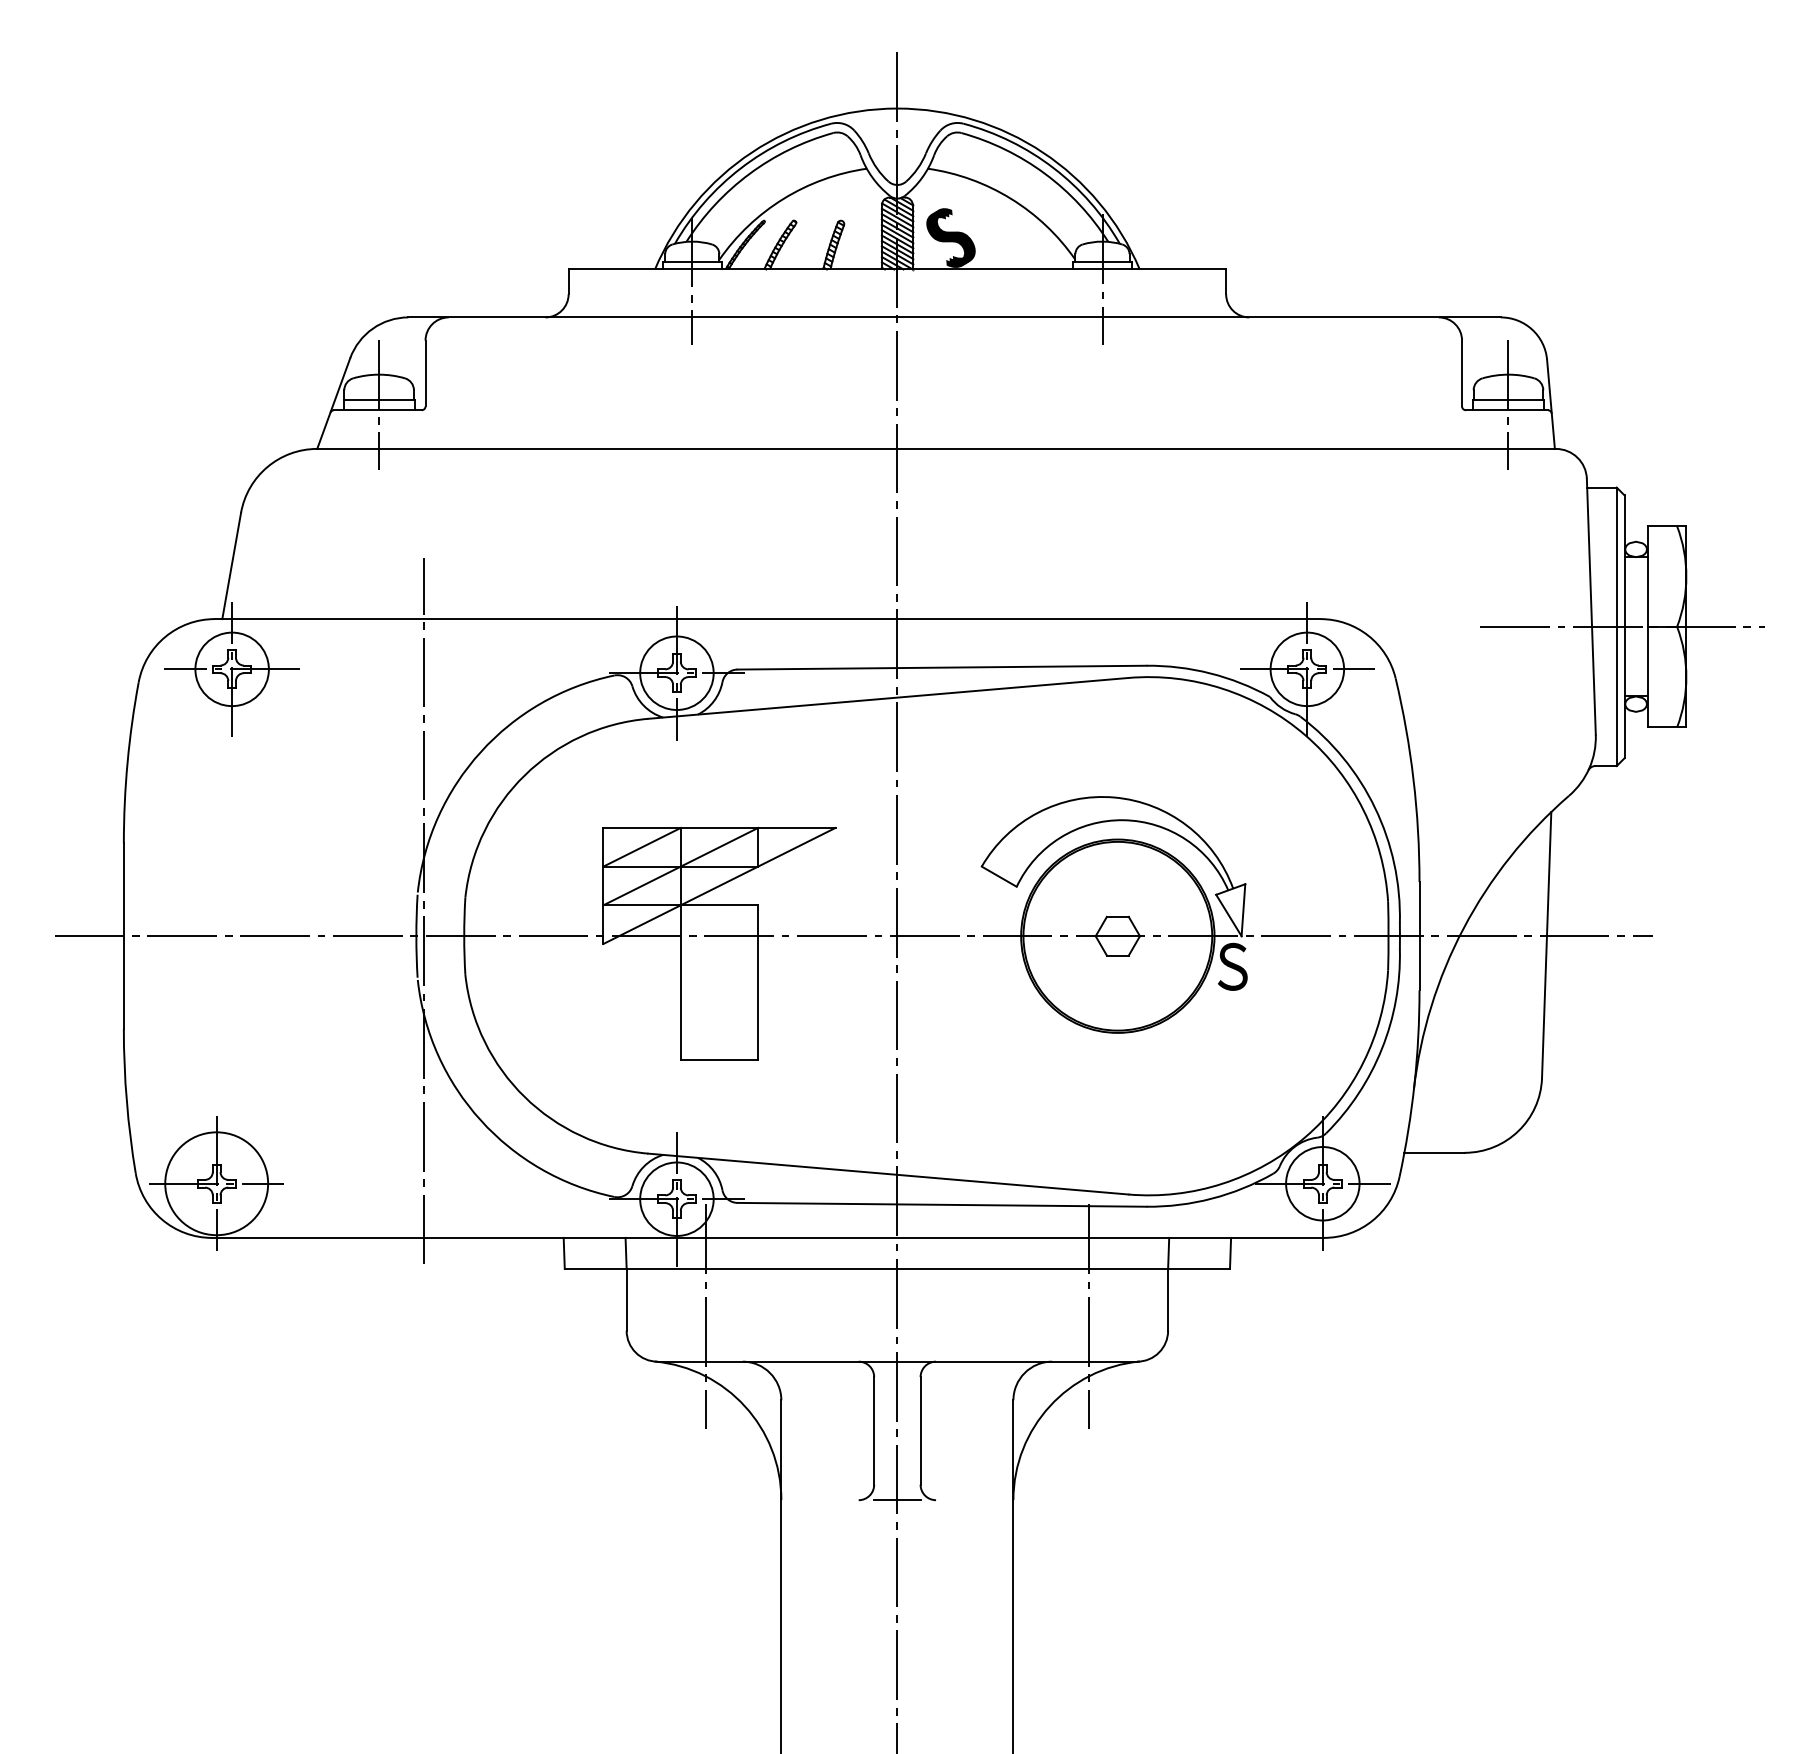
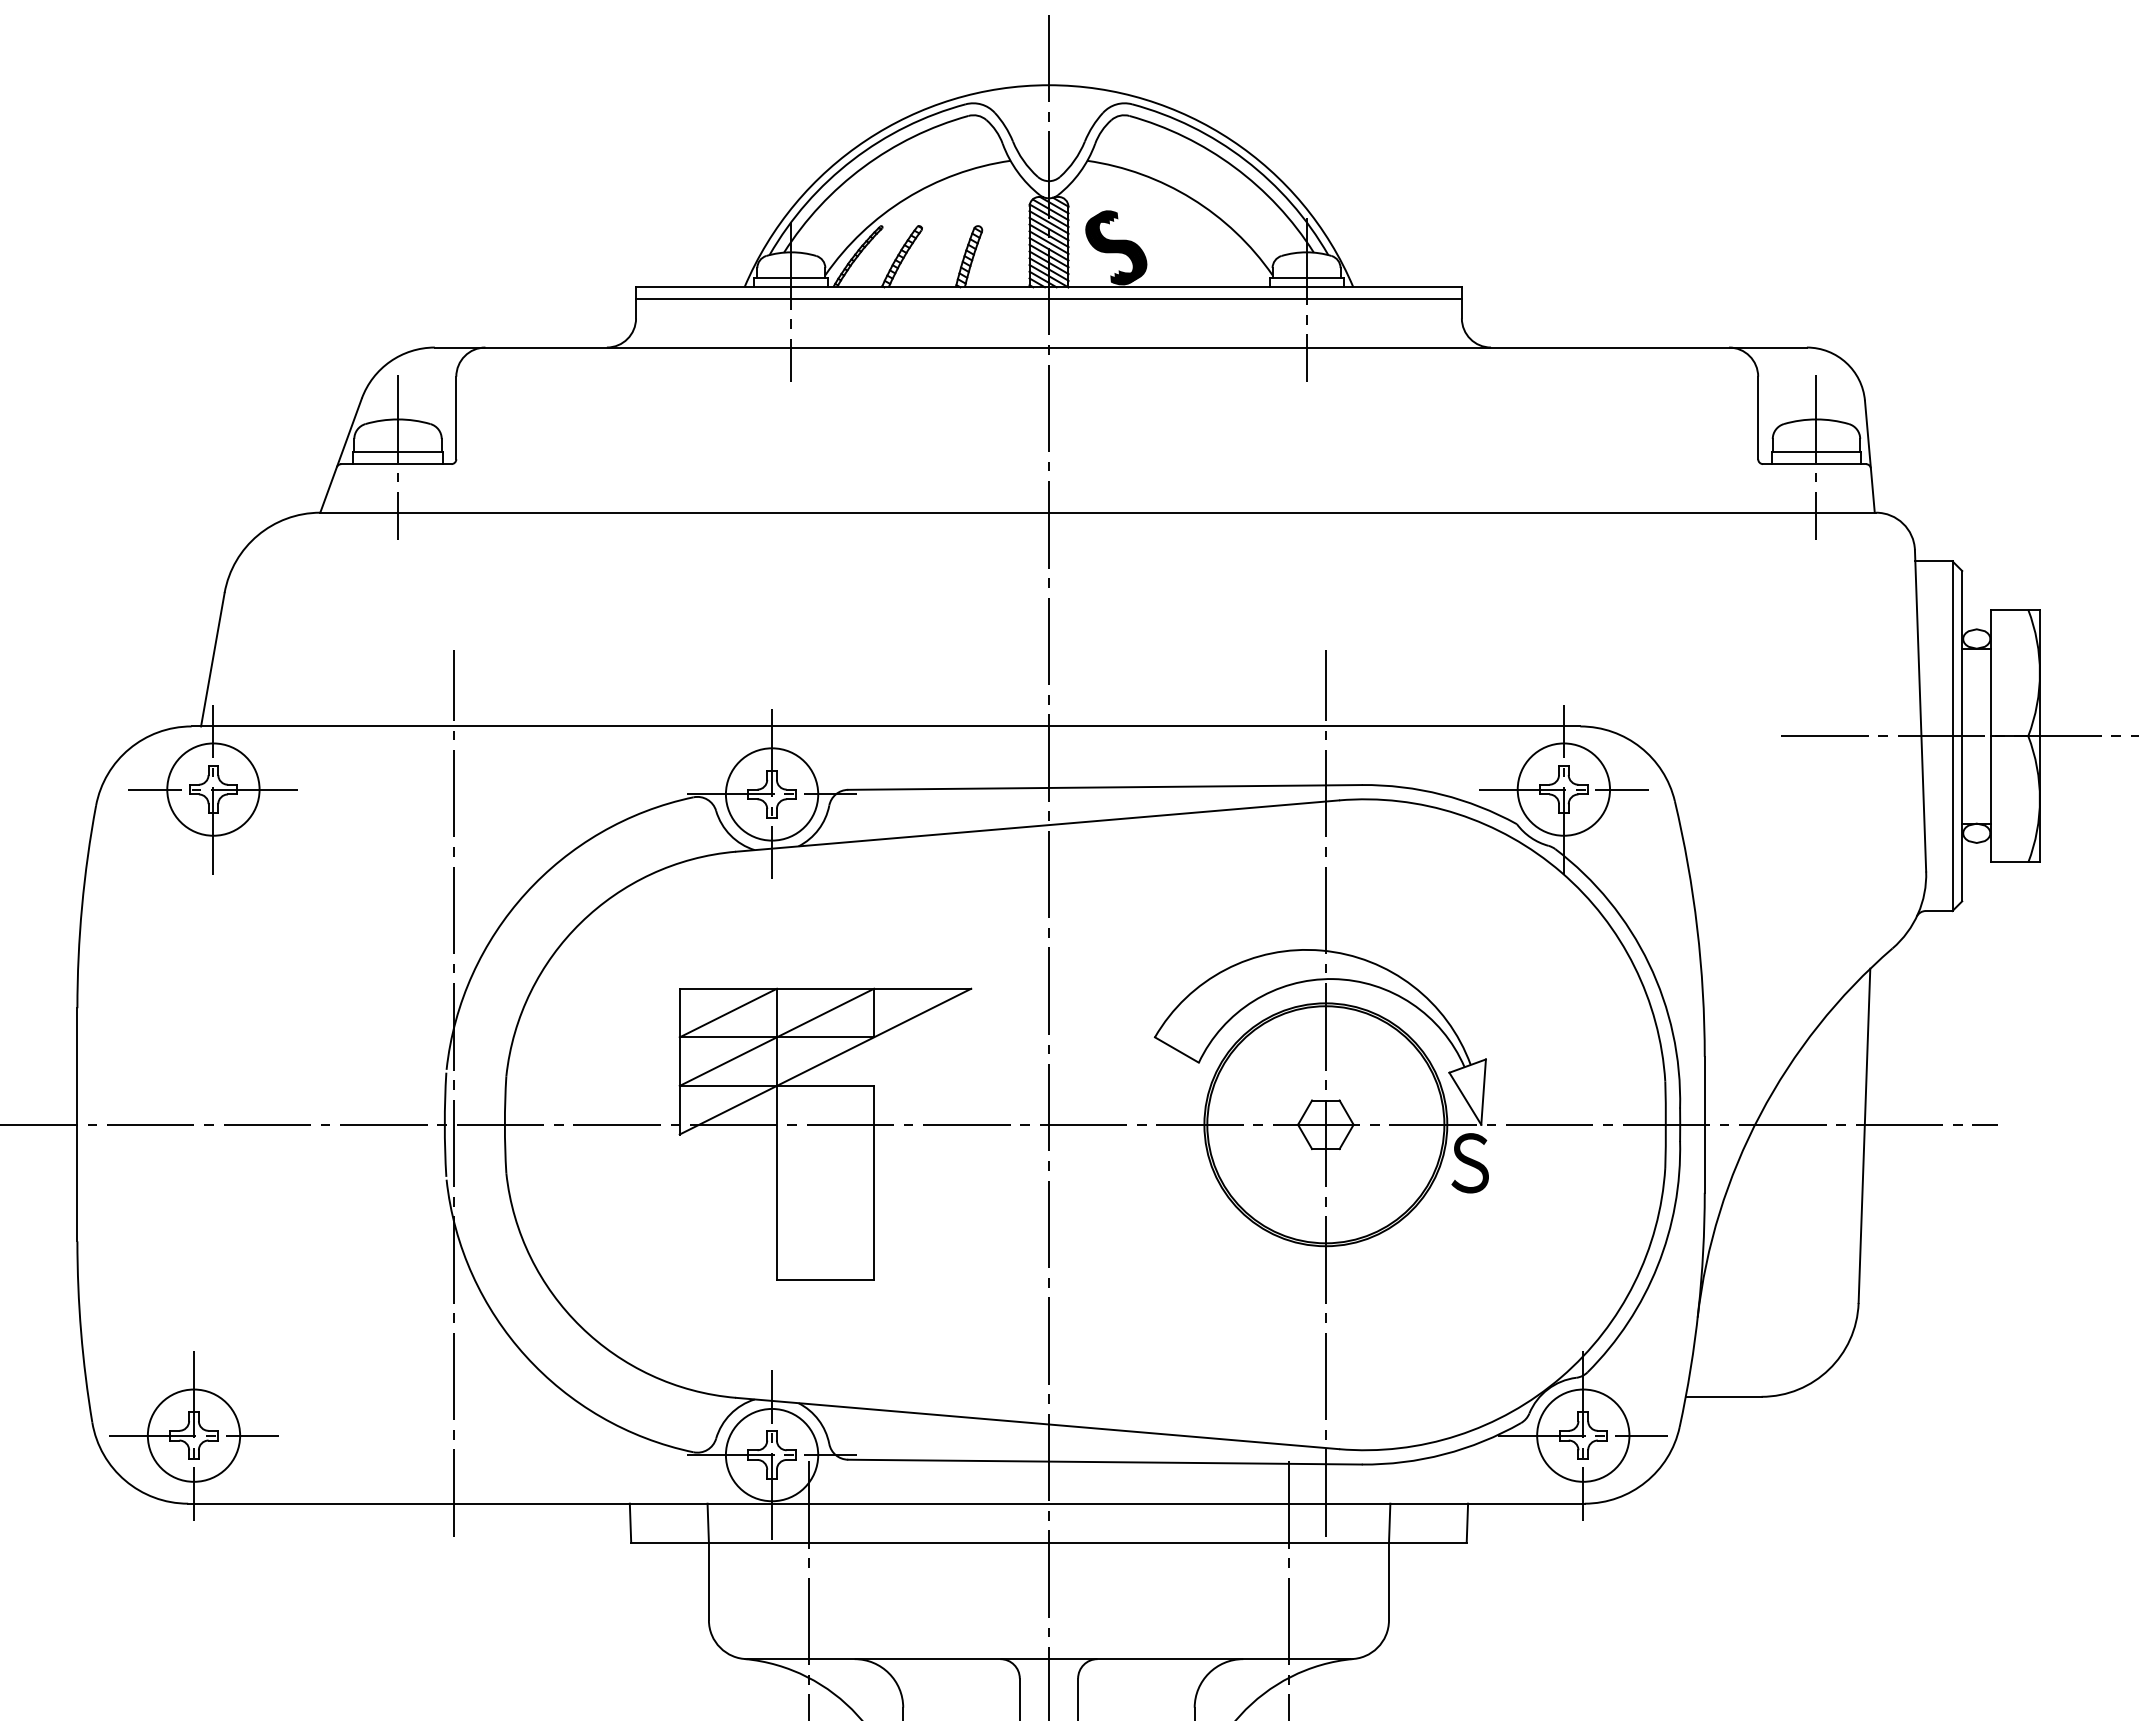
line: (897, 278) -> (1049, 298), added
line: (1117, 911) -> (1325, 1093), added
circle: (216, 1183) -> (193, 1435), size x0.71

